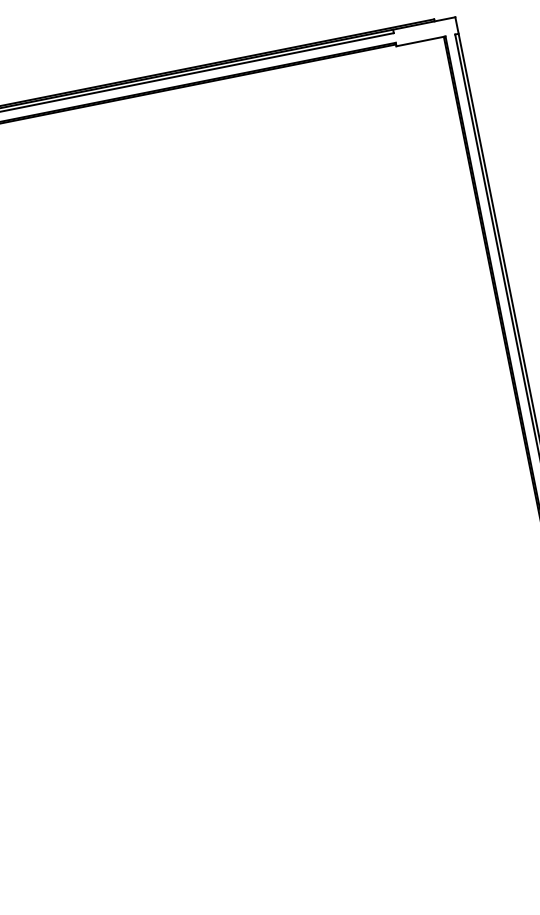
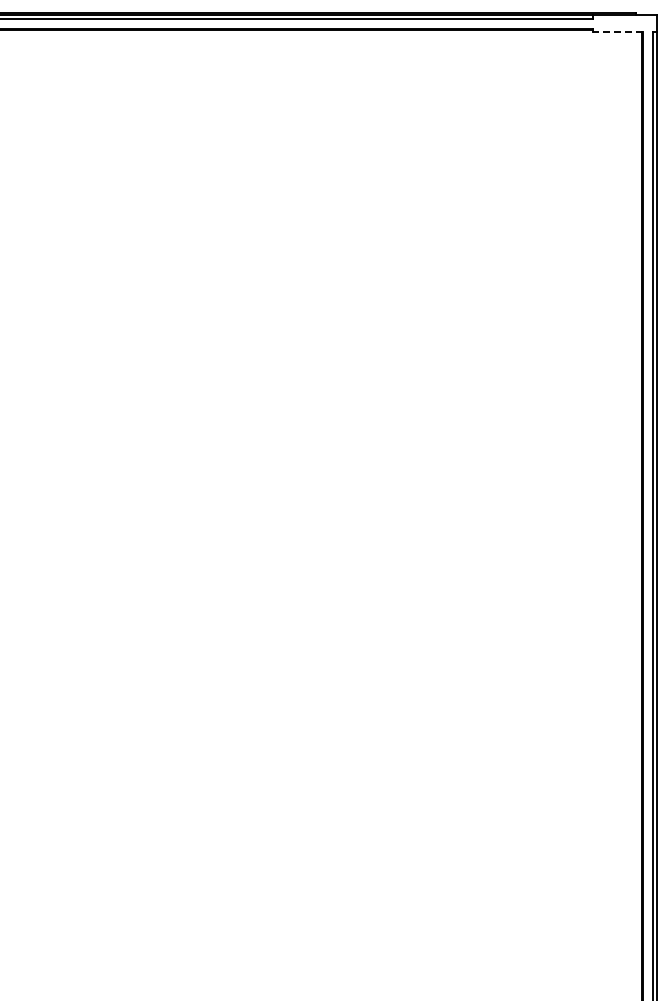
line: (420, 41) -> (617, 32), solid -> dashed

